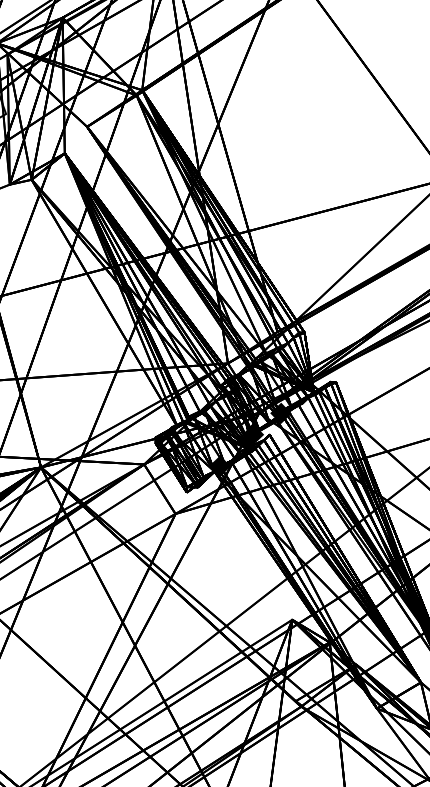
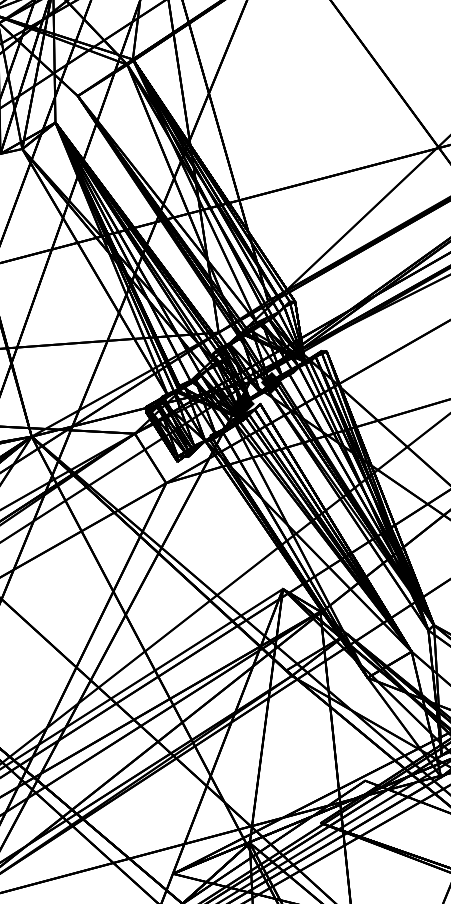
fill: (219, 466) -> (210, 435), removed

